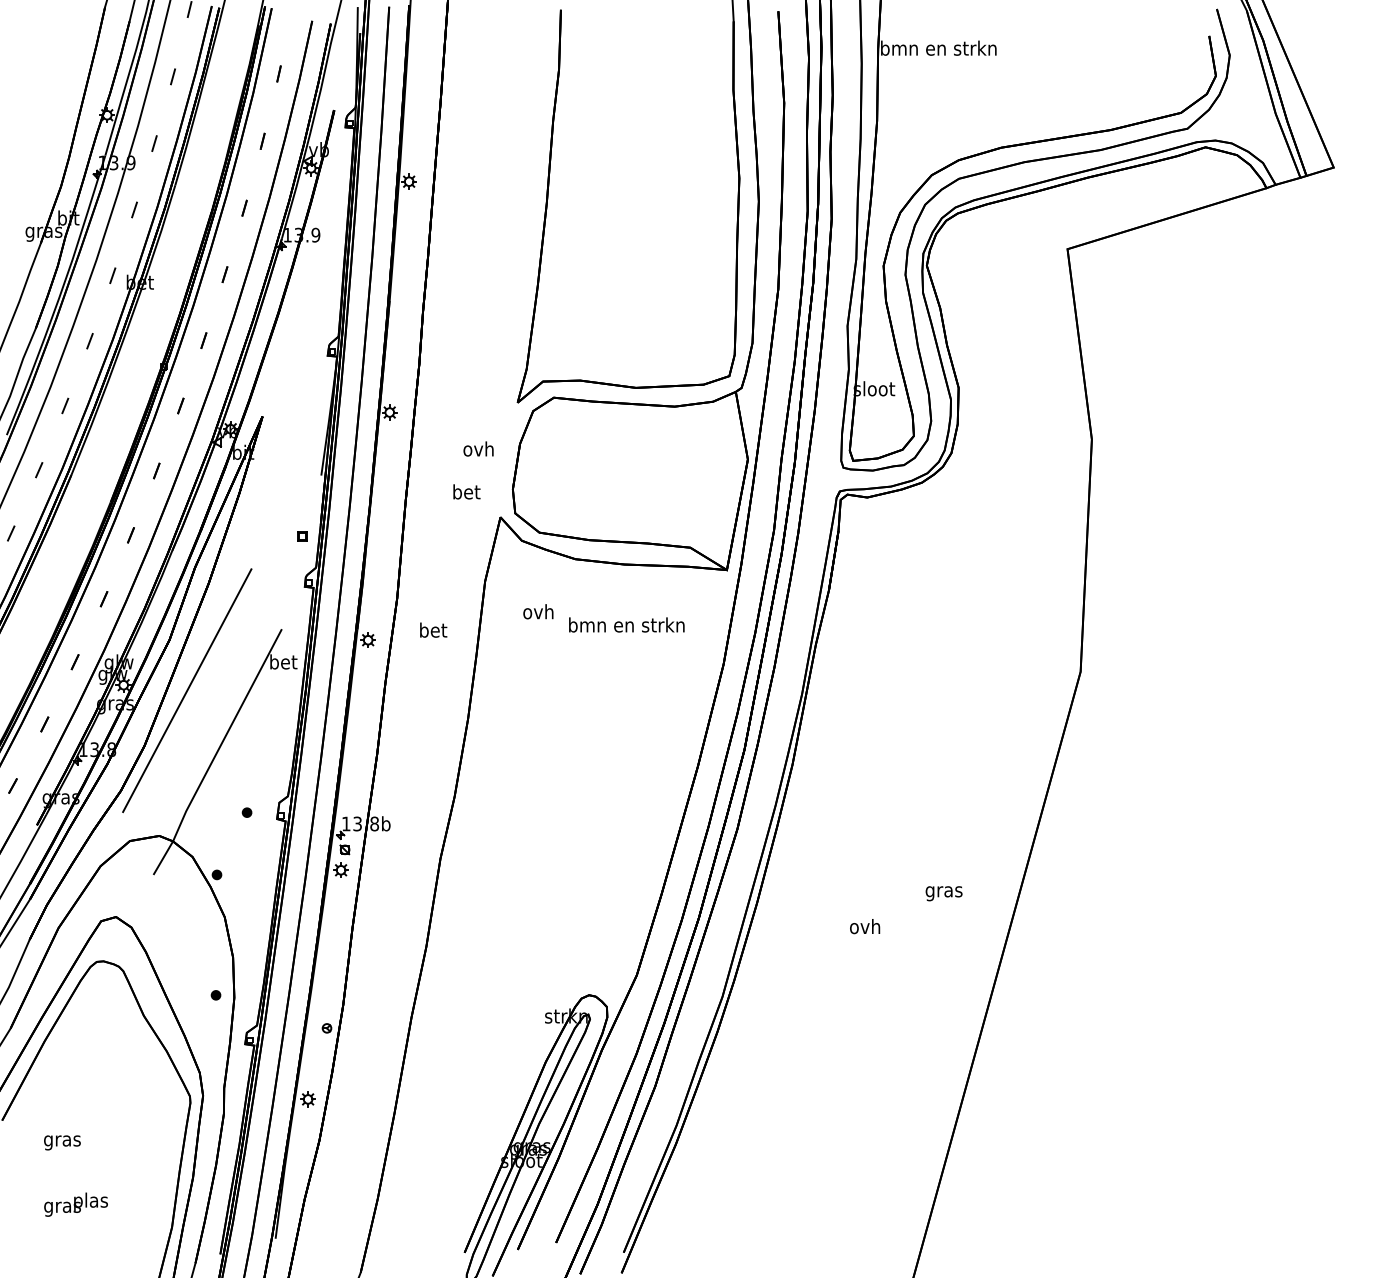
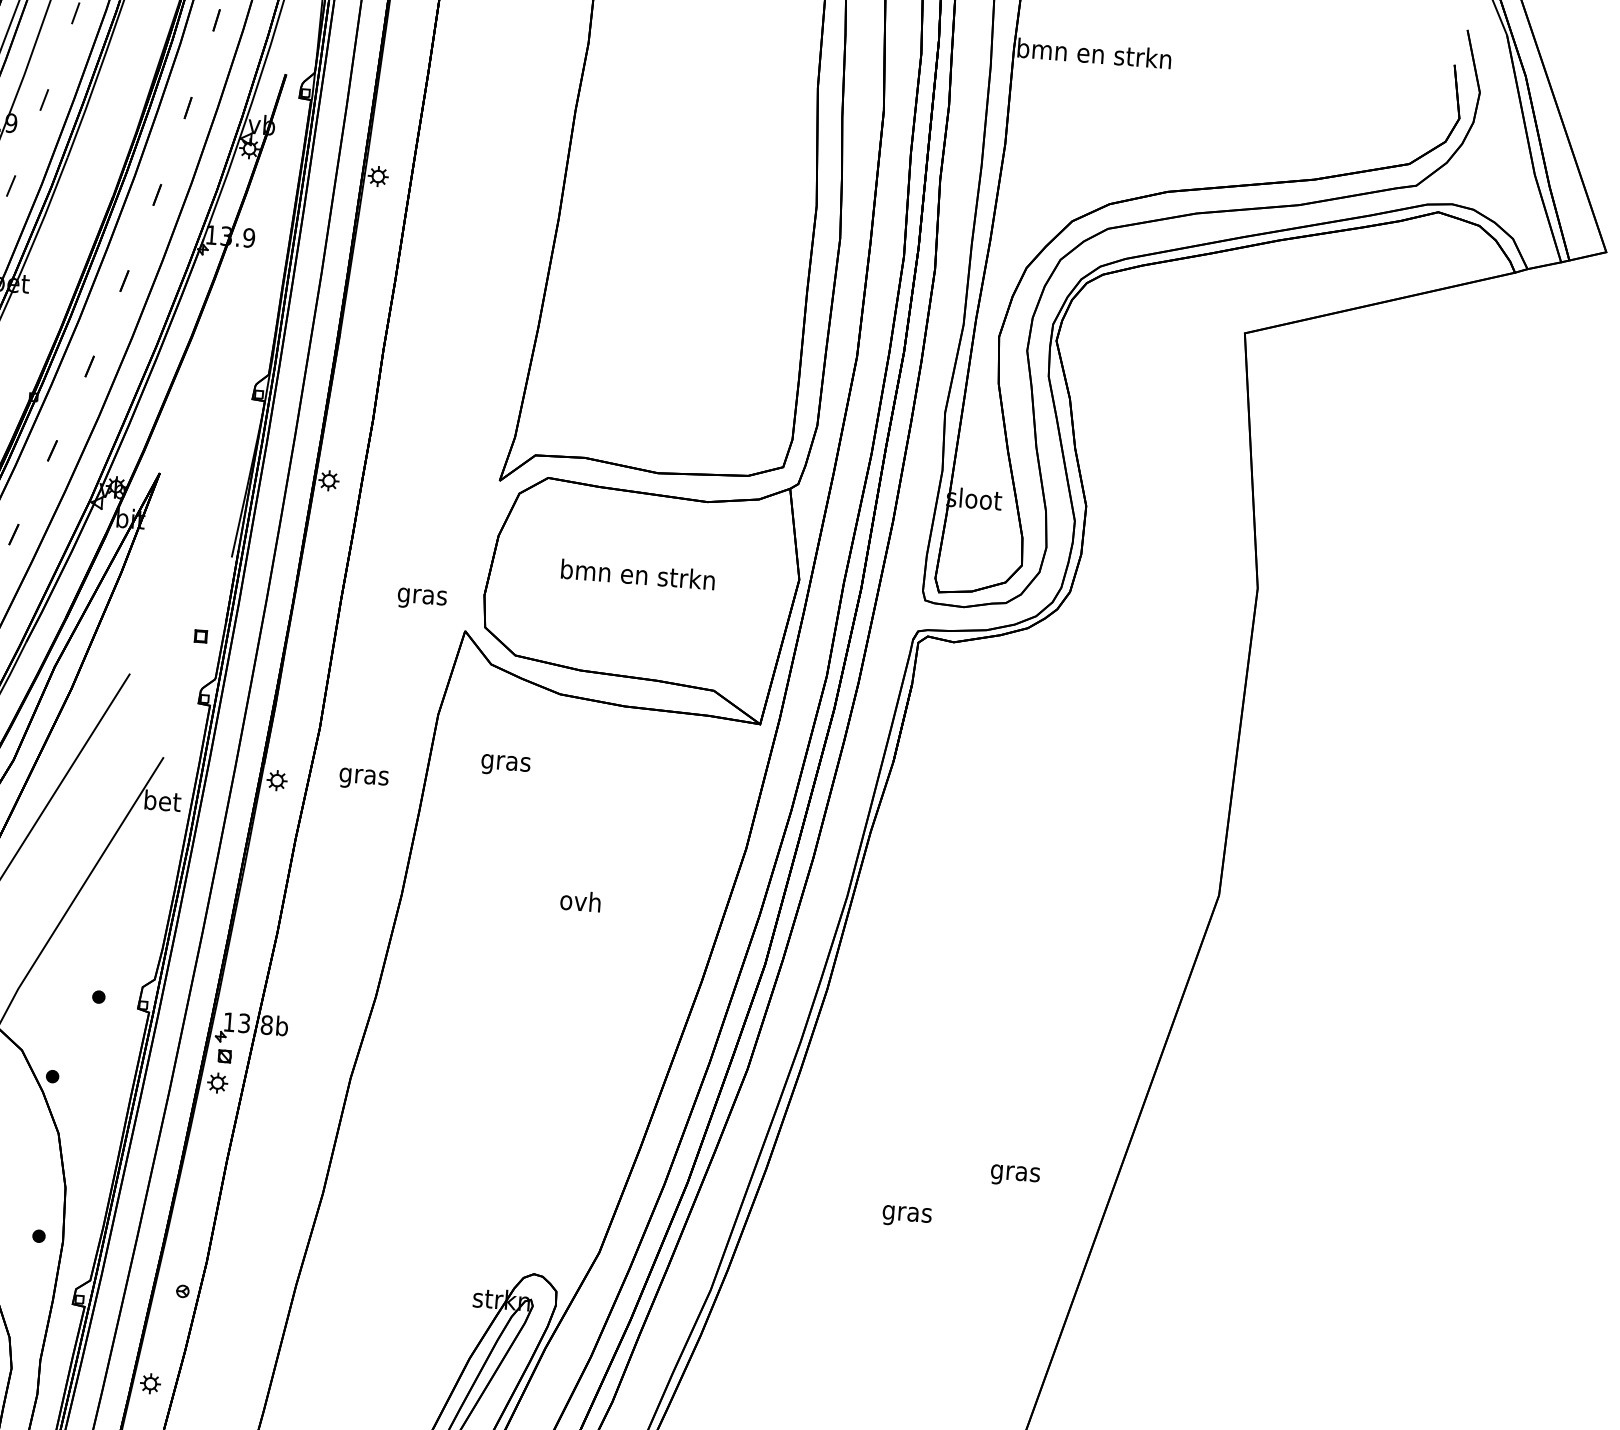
text: (478, 448) -> (580, 900), moved
text: (466, 493) -> (422, 596), bet -> gras
text: (538, 613) -> (505, 762), ovh -> gras
text: (626, 624) -> (637, 573), moved
text: (432, 631) -> (363, 775), bet -> gras
text: (864, 928) -> (906, 1213), ovh -> gras

